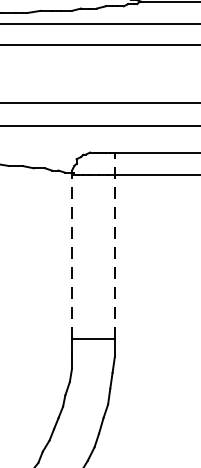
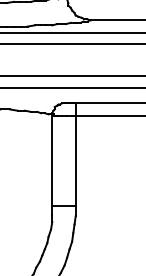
line: (114, 245) -> (75, 154), dashed -> solid
line: (72, 256) -> (52, 160), dashed -> solid

